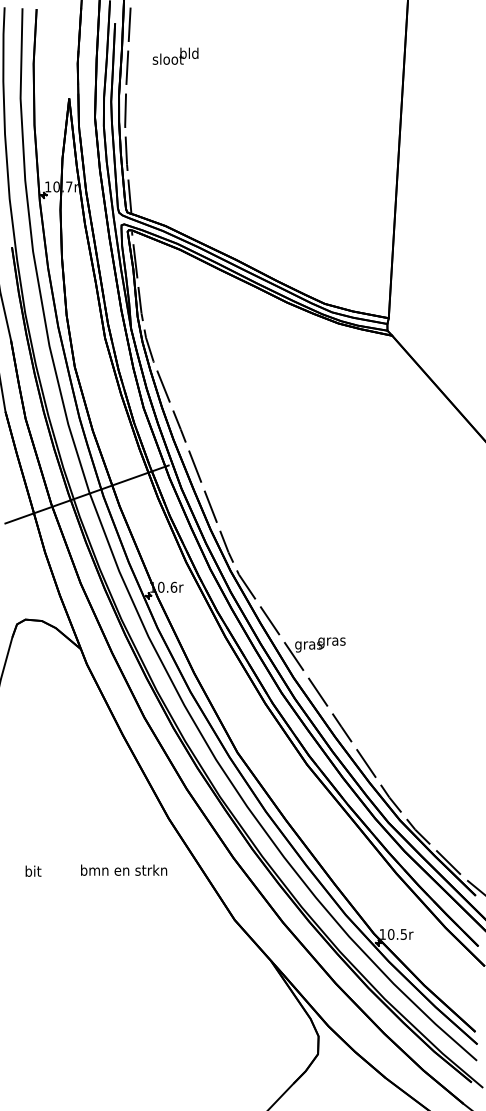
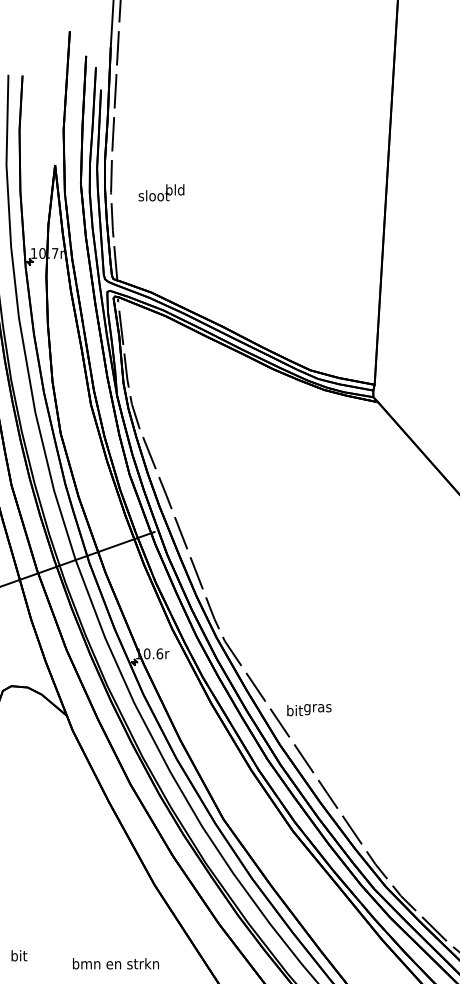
text: (175, 55) -> (161, 192), moved
text: (308, 645) -> (294, 712), gras -> bit
text: (124, 869) -> (116, 963), moved
text: (33, 870) -> (19, 955), moved

